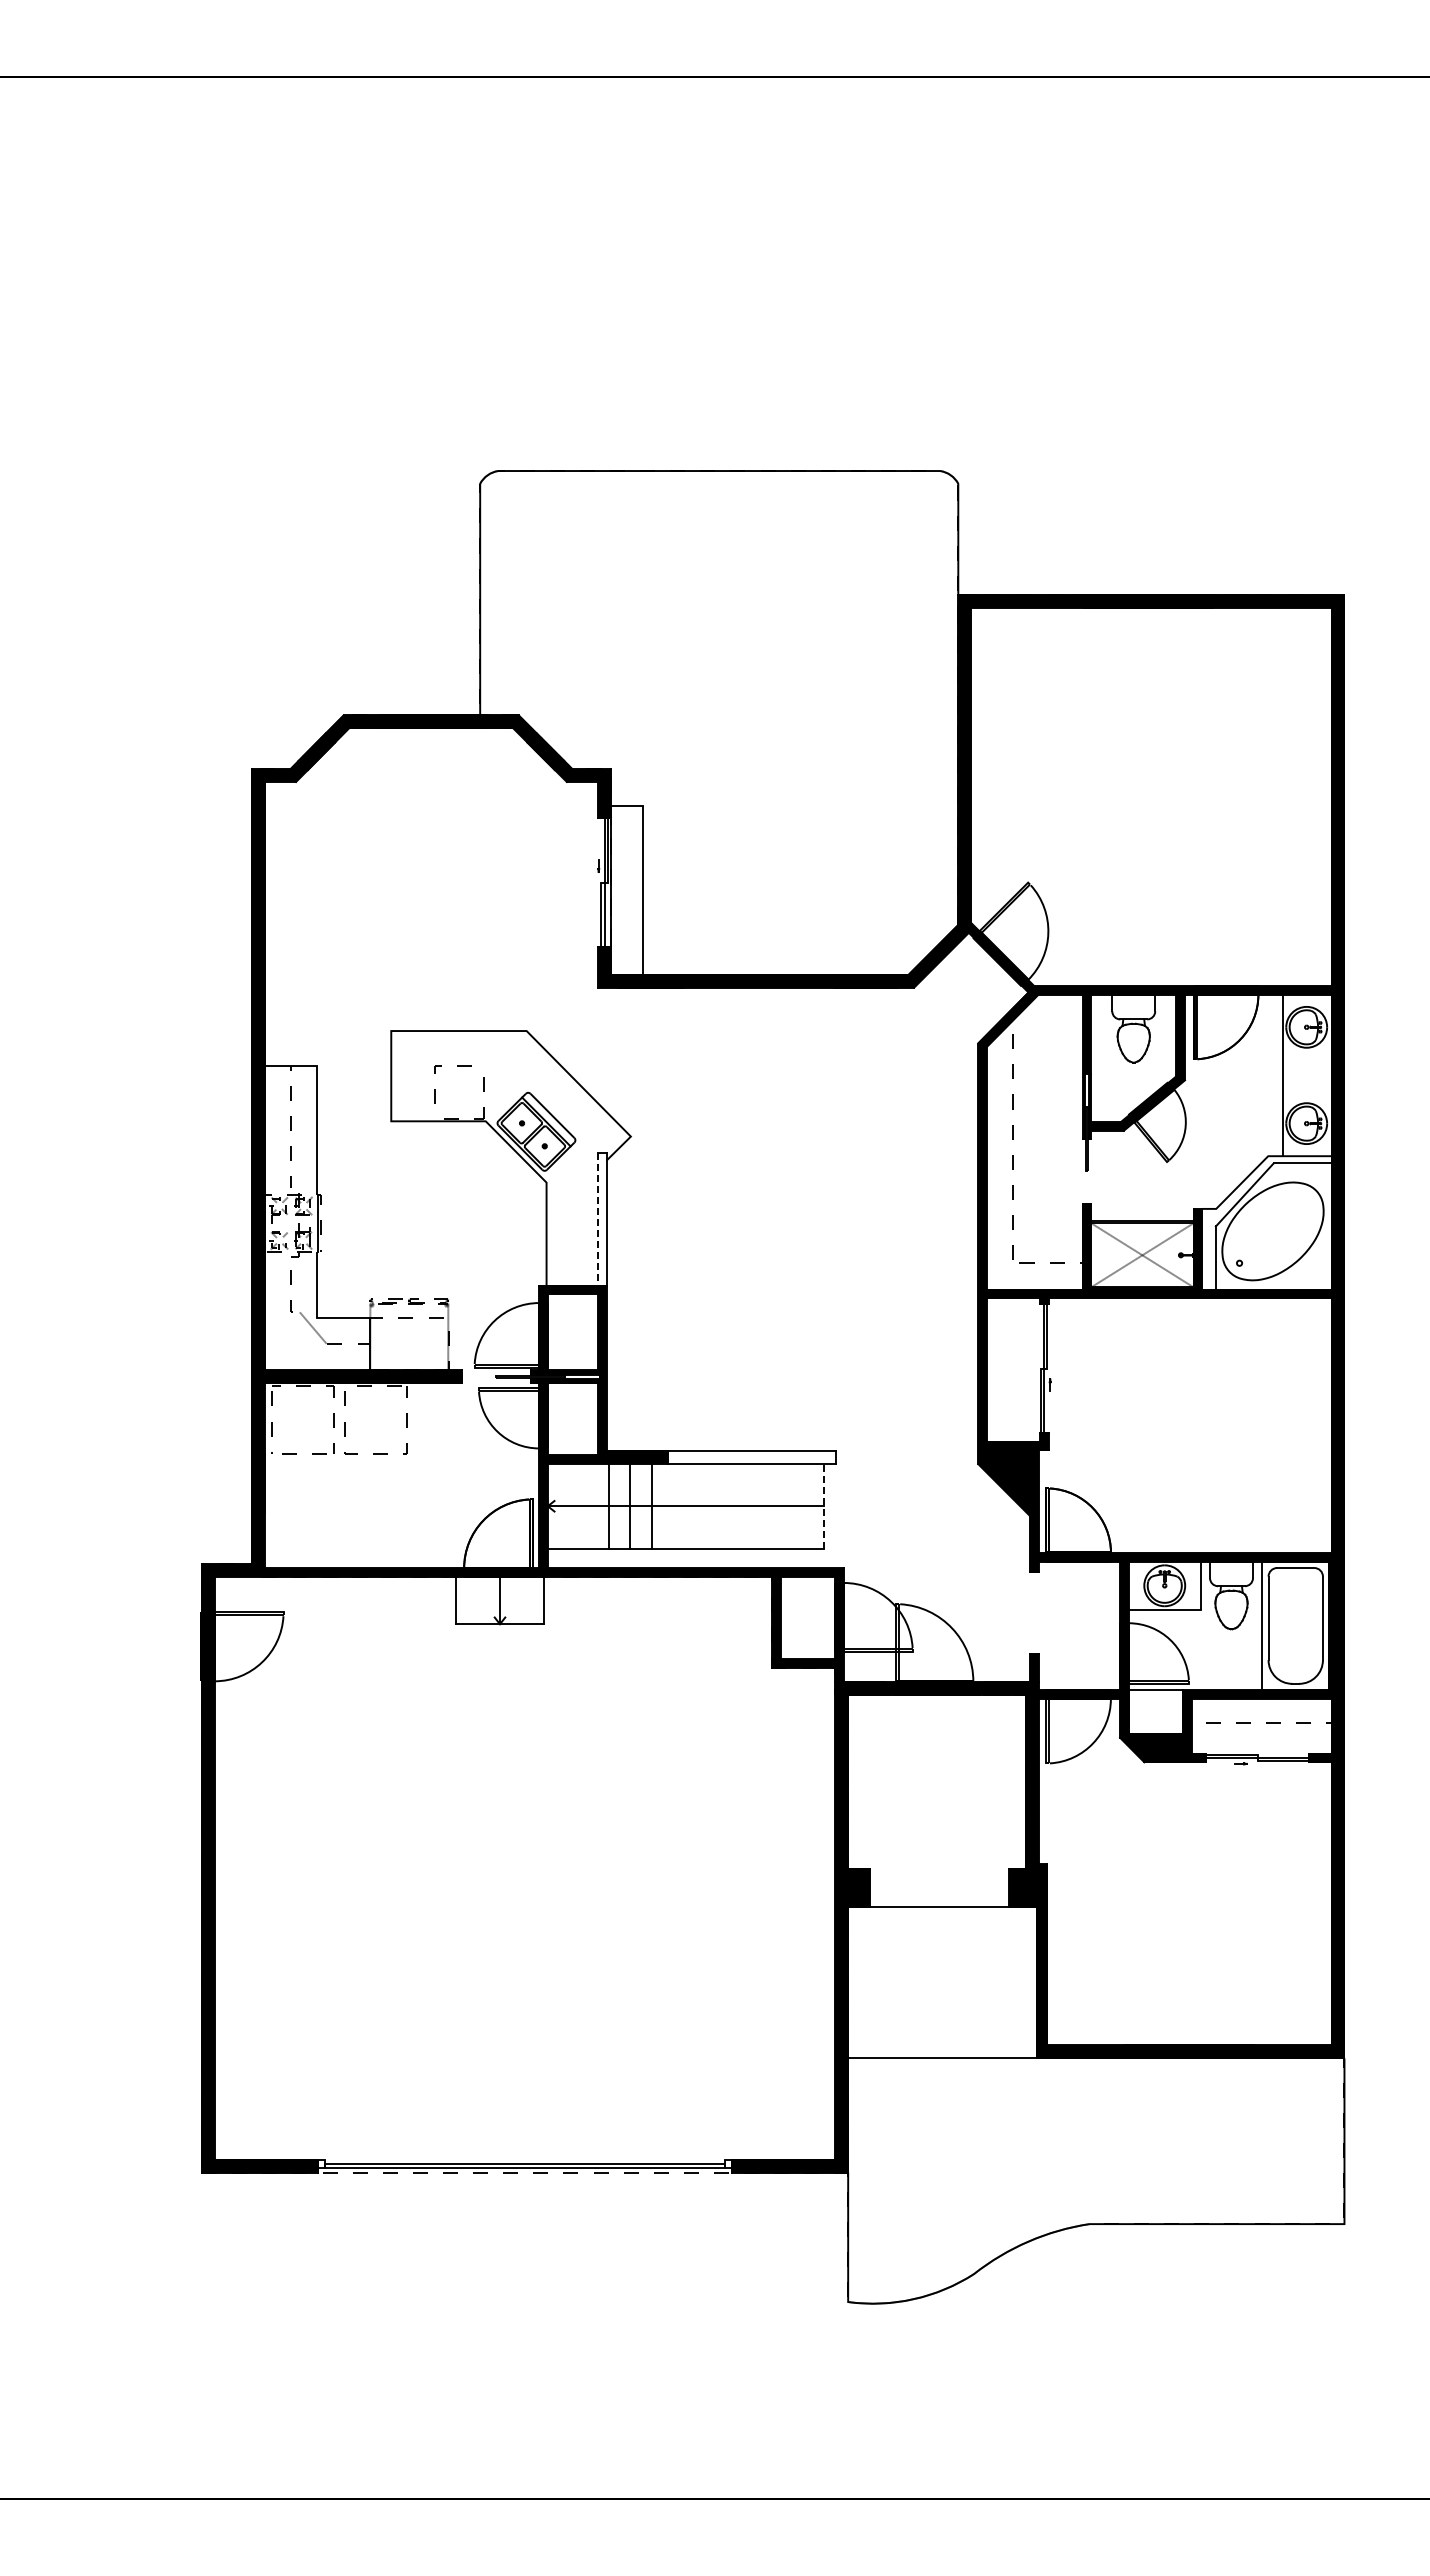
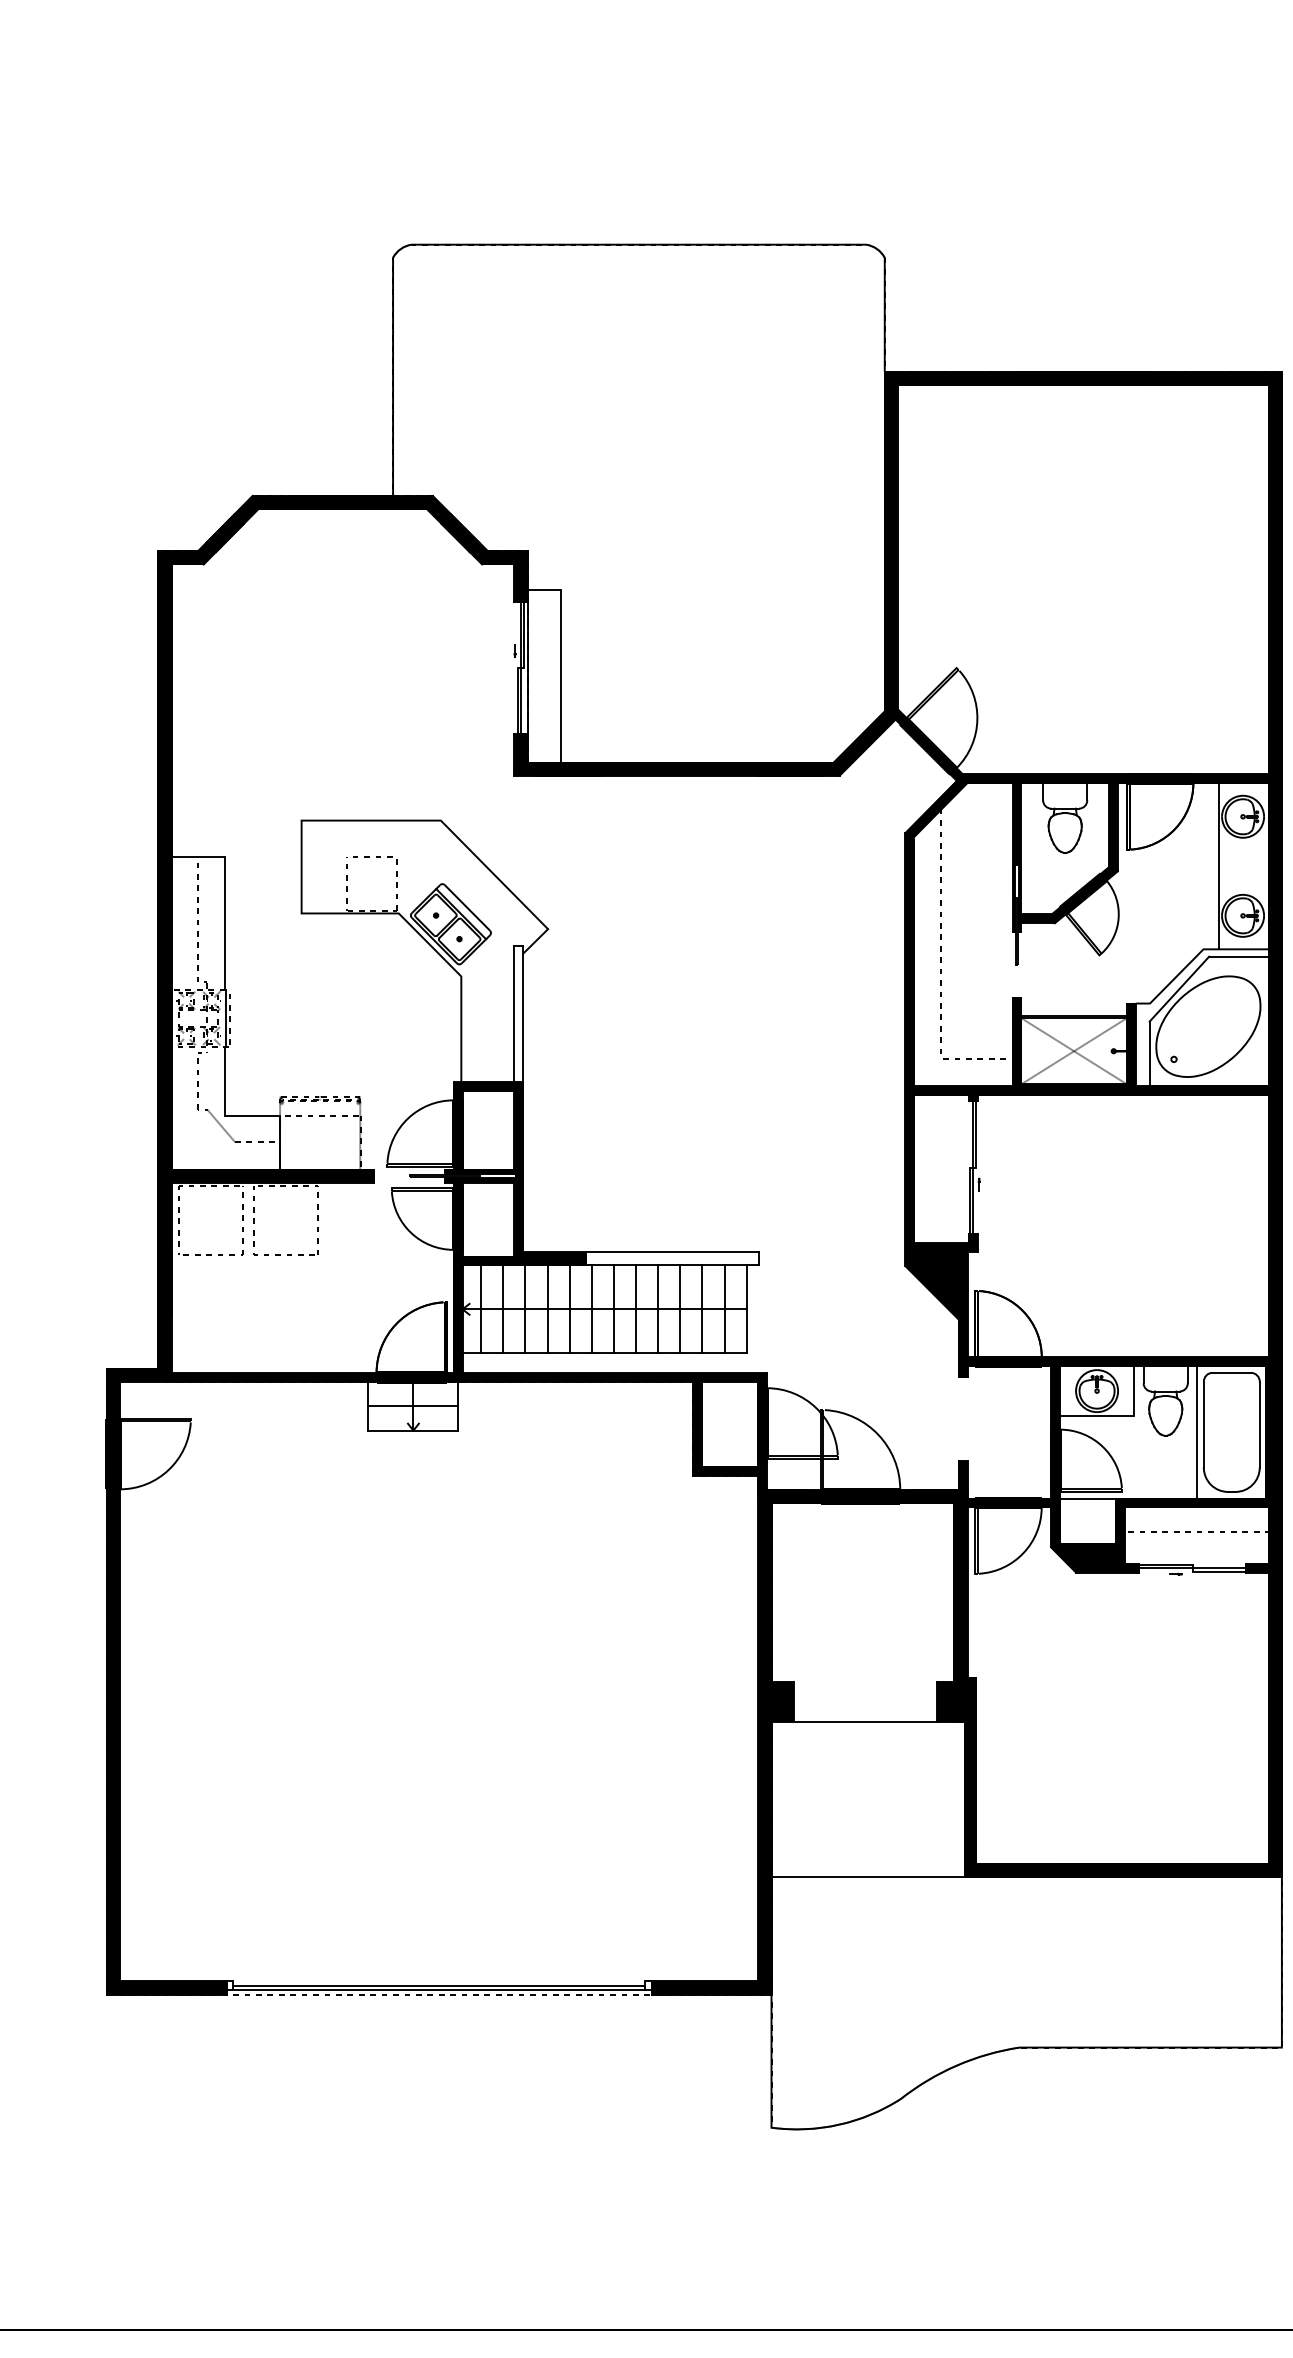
line: (598, 1219) -> (514, 1014), dashed -> solid
line: (565, 1505) -> (480, 1308), added
line: (587, 1505) -> (503, 1308), added
line: (673, 1505) -> (591, 1308), added
line: (694, 1505) -> (613, 1308), added
line: (716, 1505) -> (636, 1308), added
line: (738, 1505) -> (658, 1308), added
line: (759, 1505) -> (680, 1308), added
line: (781, 1505) -> (702, 1308), added
line: (802, 1505) -> (724, 1308), added
line: (824, 1506) -> (747, 1309), dashed -> solid
line: (499, 1600) -> (412, 1406), added

